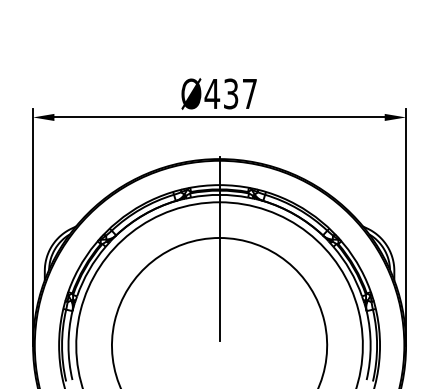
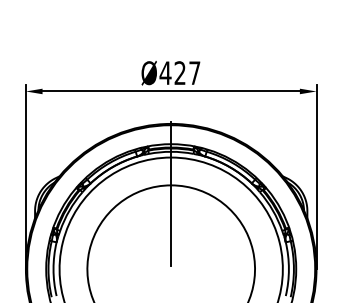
text: (231, 93) -> (180, 72), Ø437 -> Ø427

